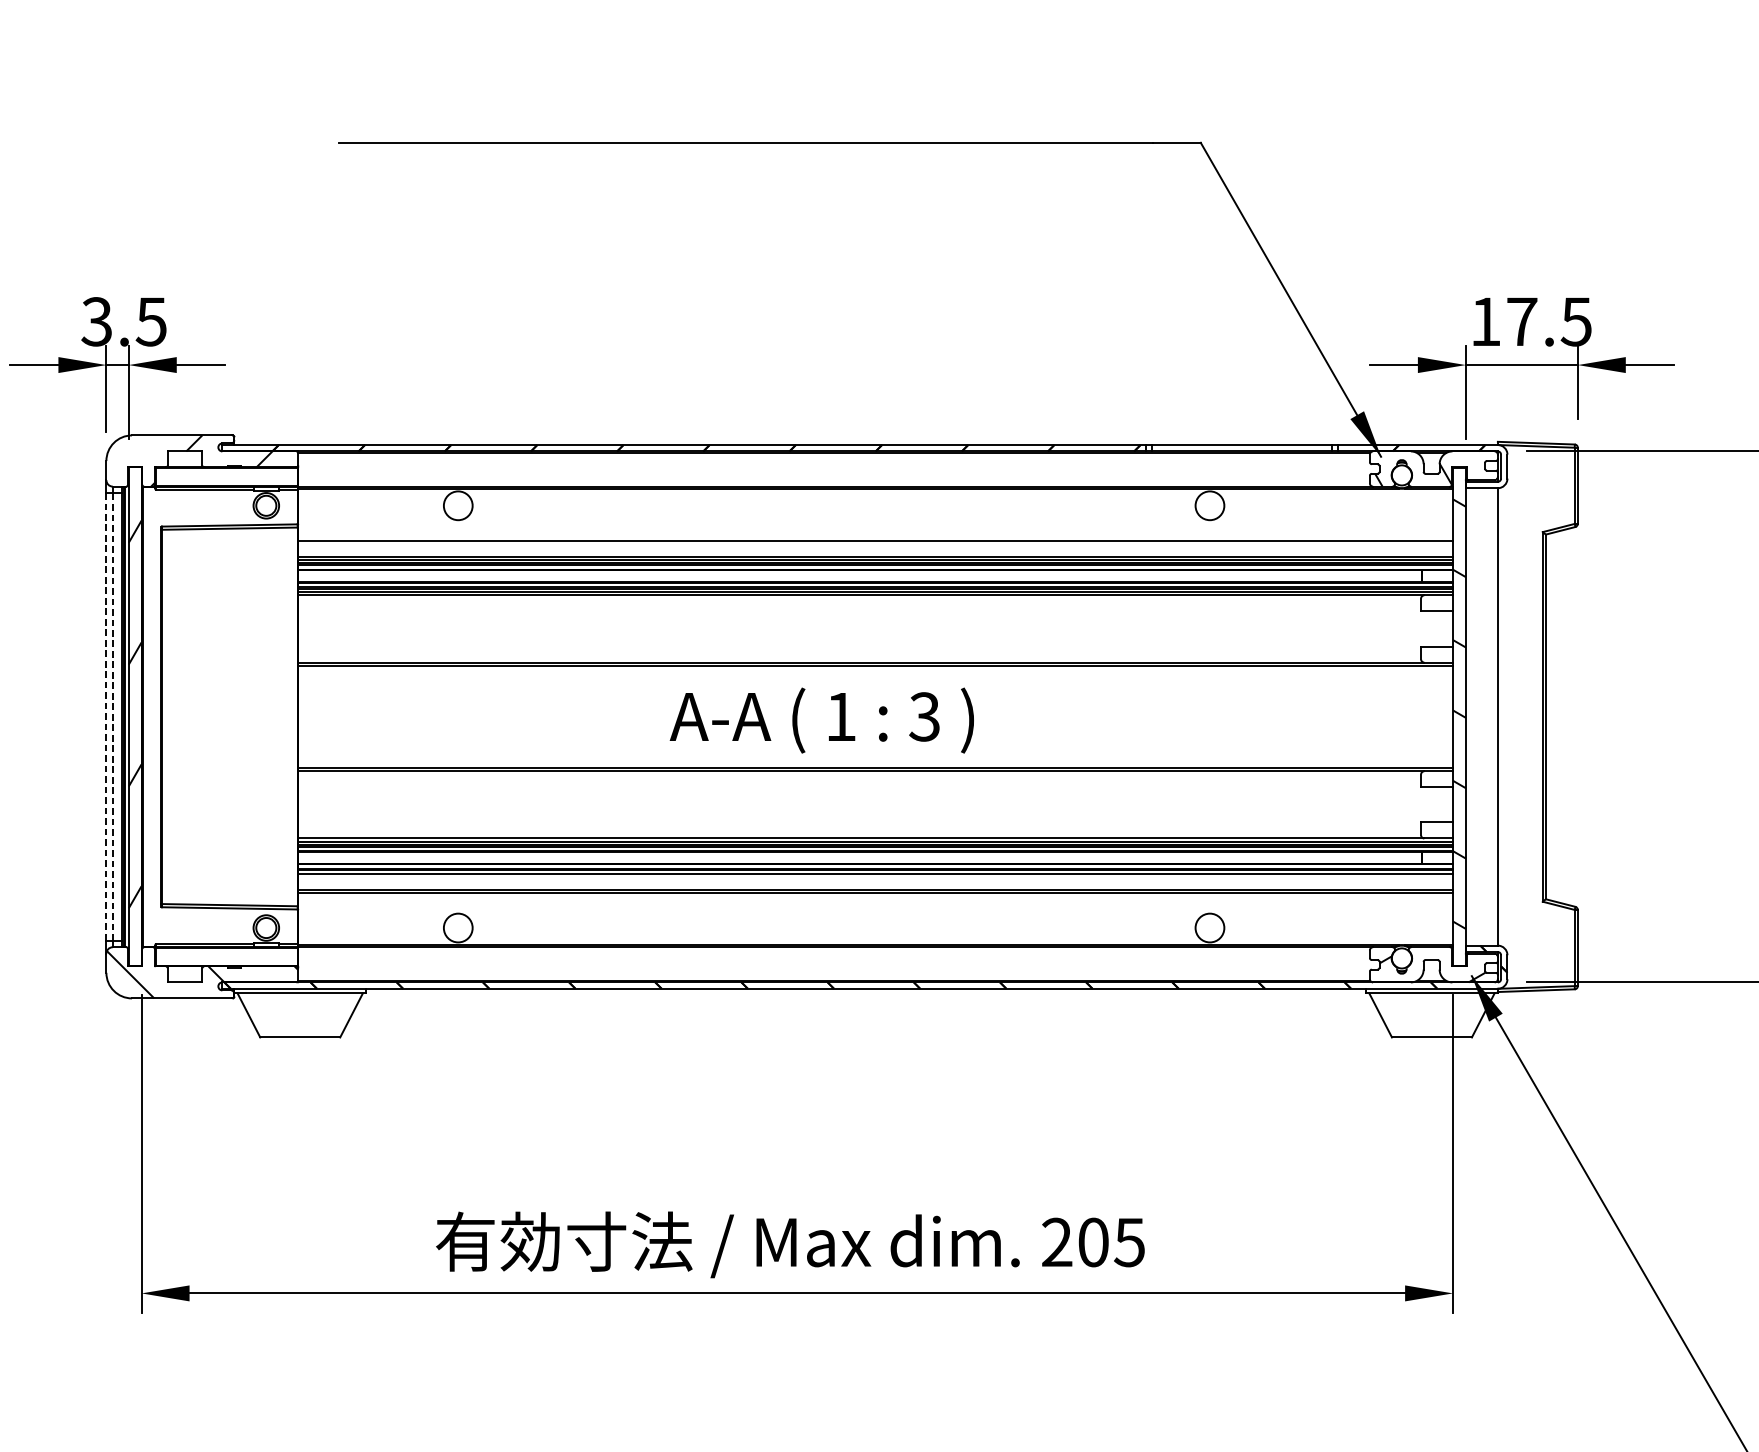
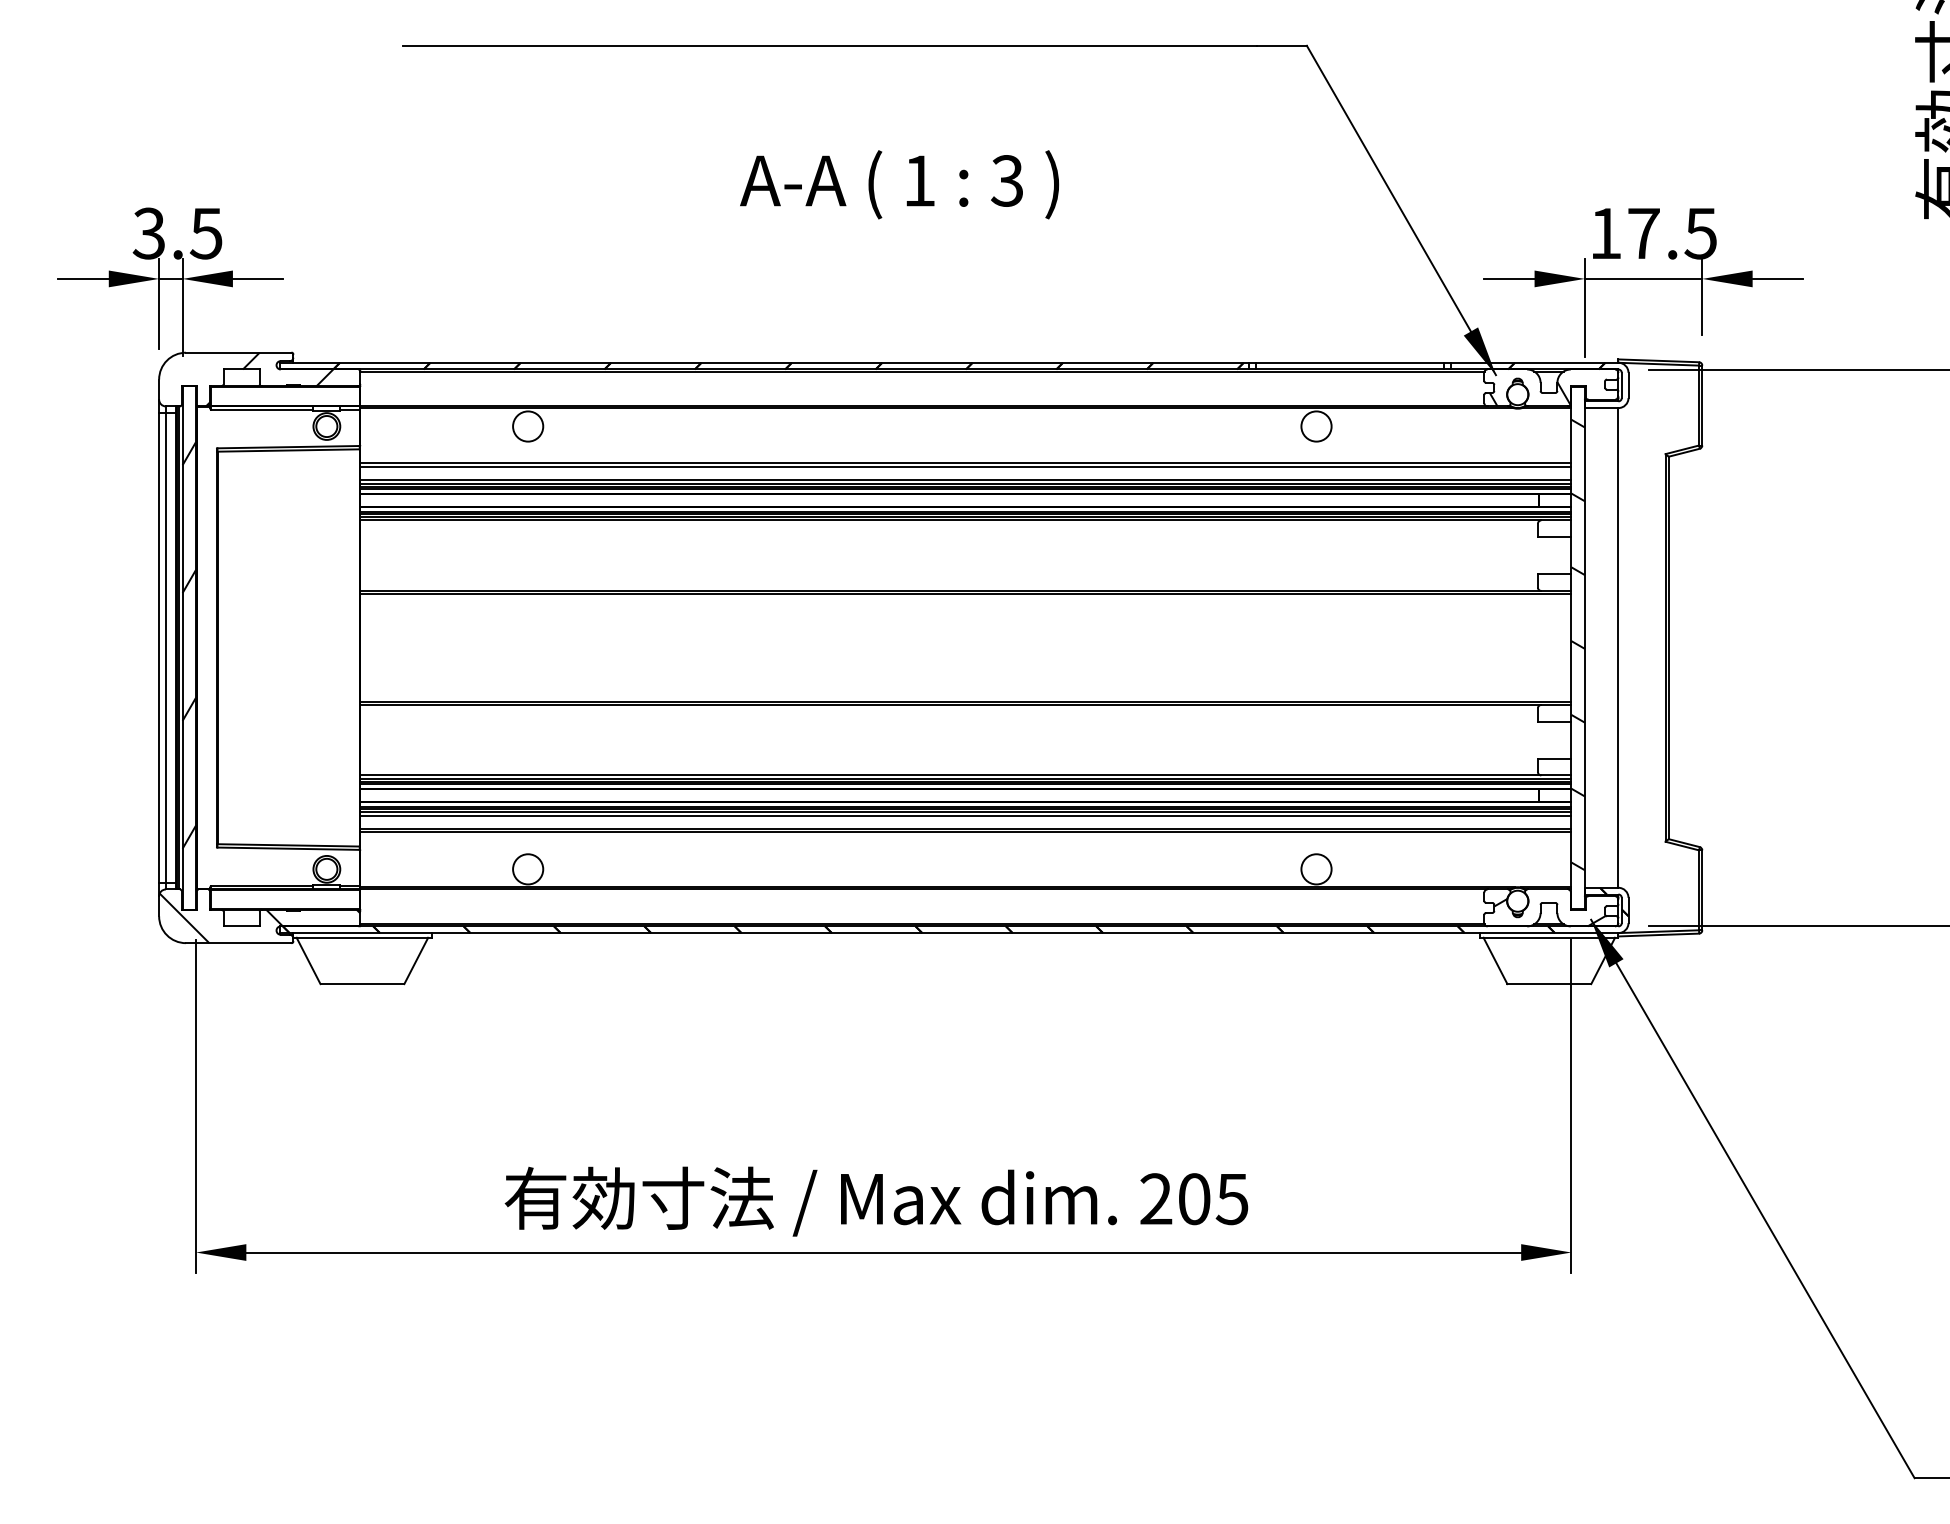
line: (875, 543) -> (965, 466), added
line: (106, 716) -> (159, 647), dashed -> solid
line: (112, 716) -> (165, 647), dashed -> solid
text: (821, 720) -> (899, 184), moved
line: (875, 876) -> (965, 815), added

